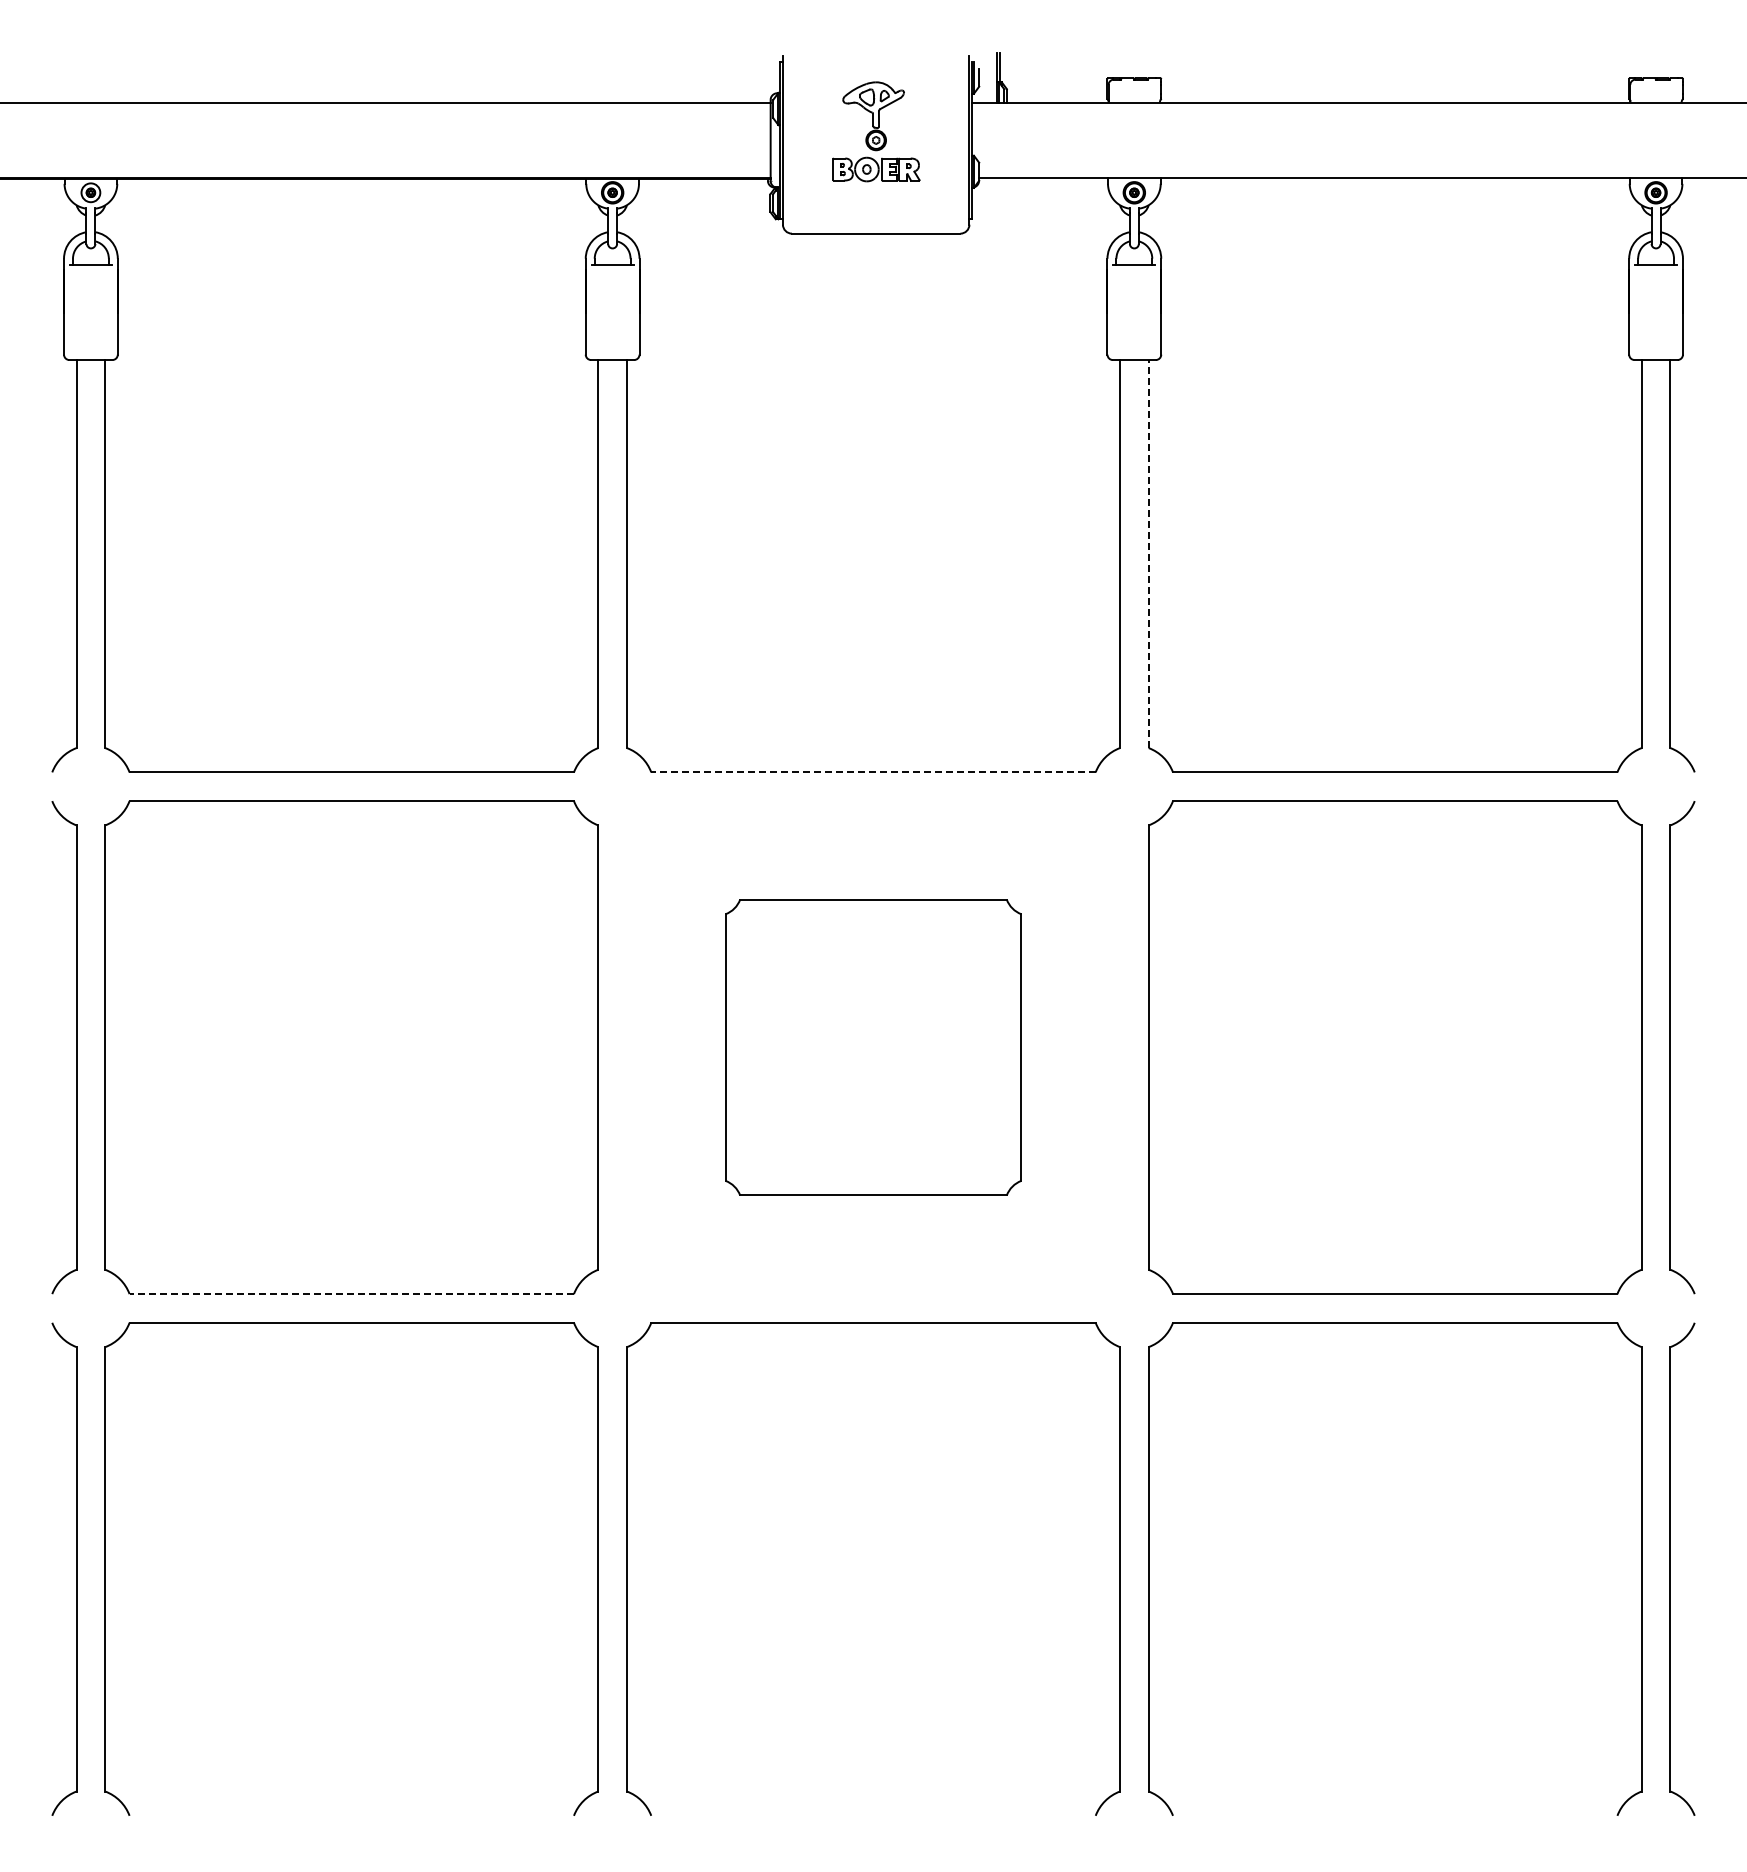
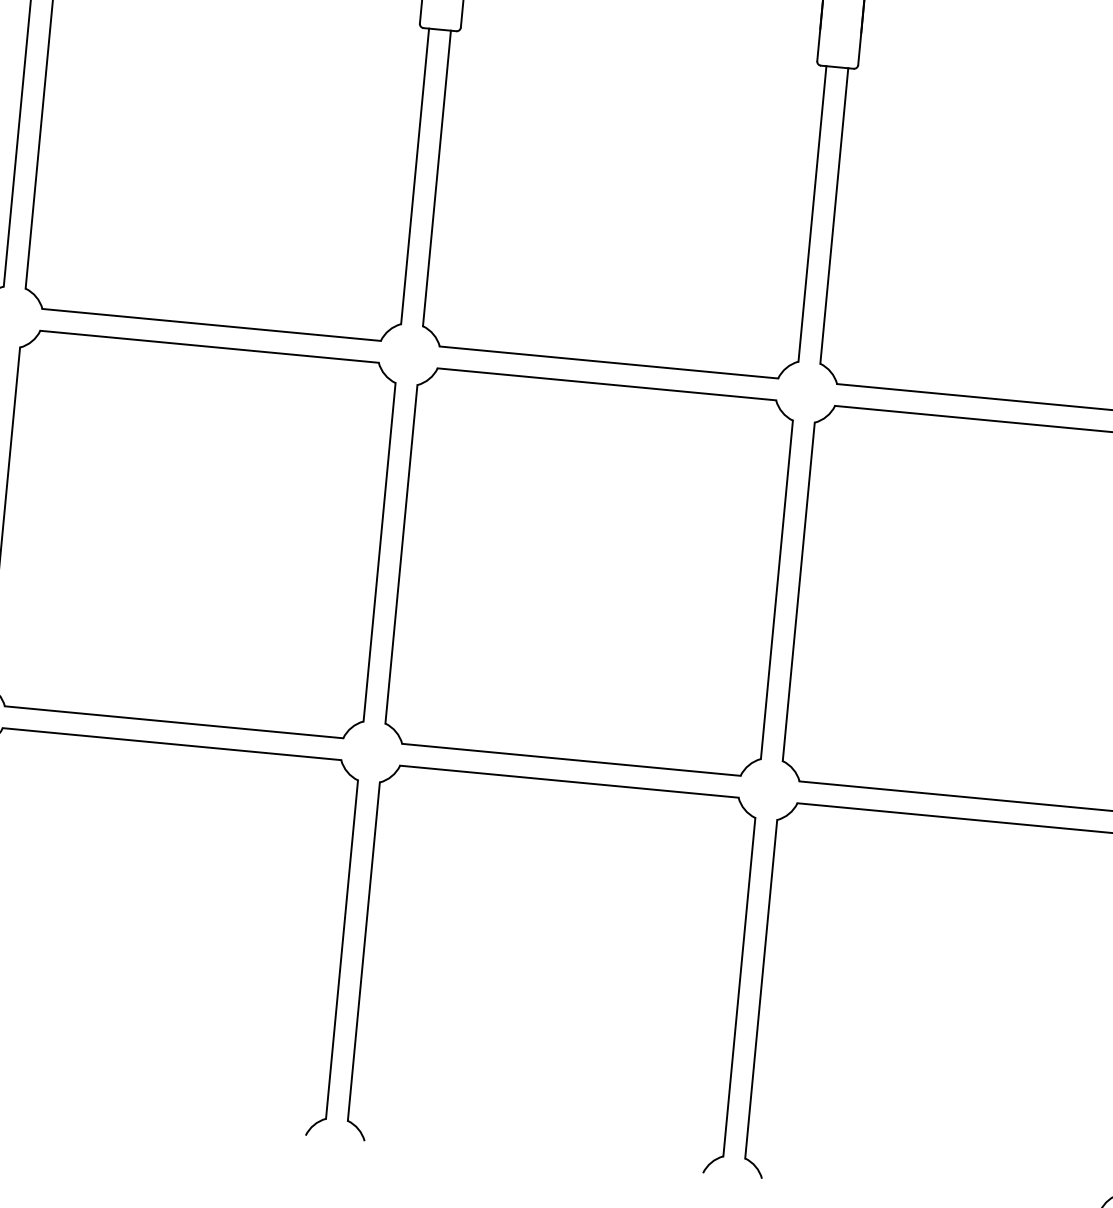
line: (1148, 553) -> (834, 215), dashed -> solid
line: (873, 772) -> (608, 362), dashed -> solid
part: (873, 1047) -> (589, 572), size x1.67
line: (351, 1294) -> (173, 722), dashed -> solid

